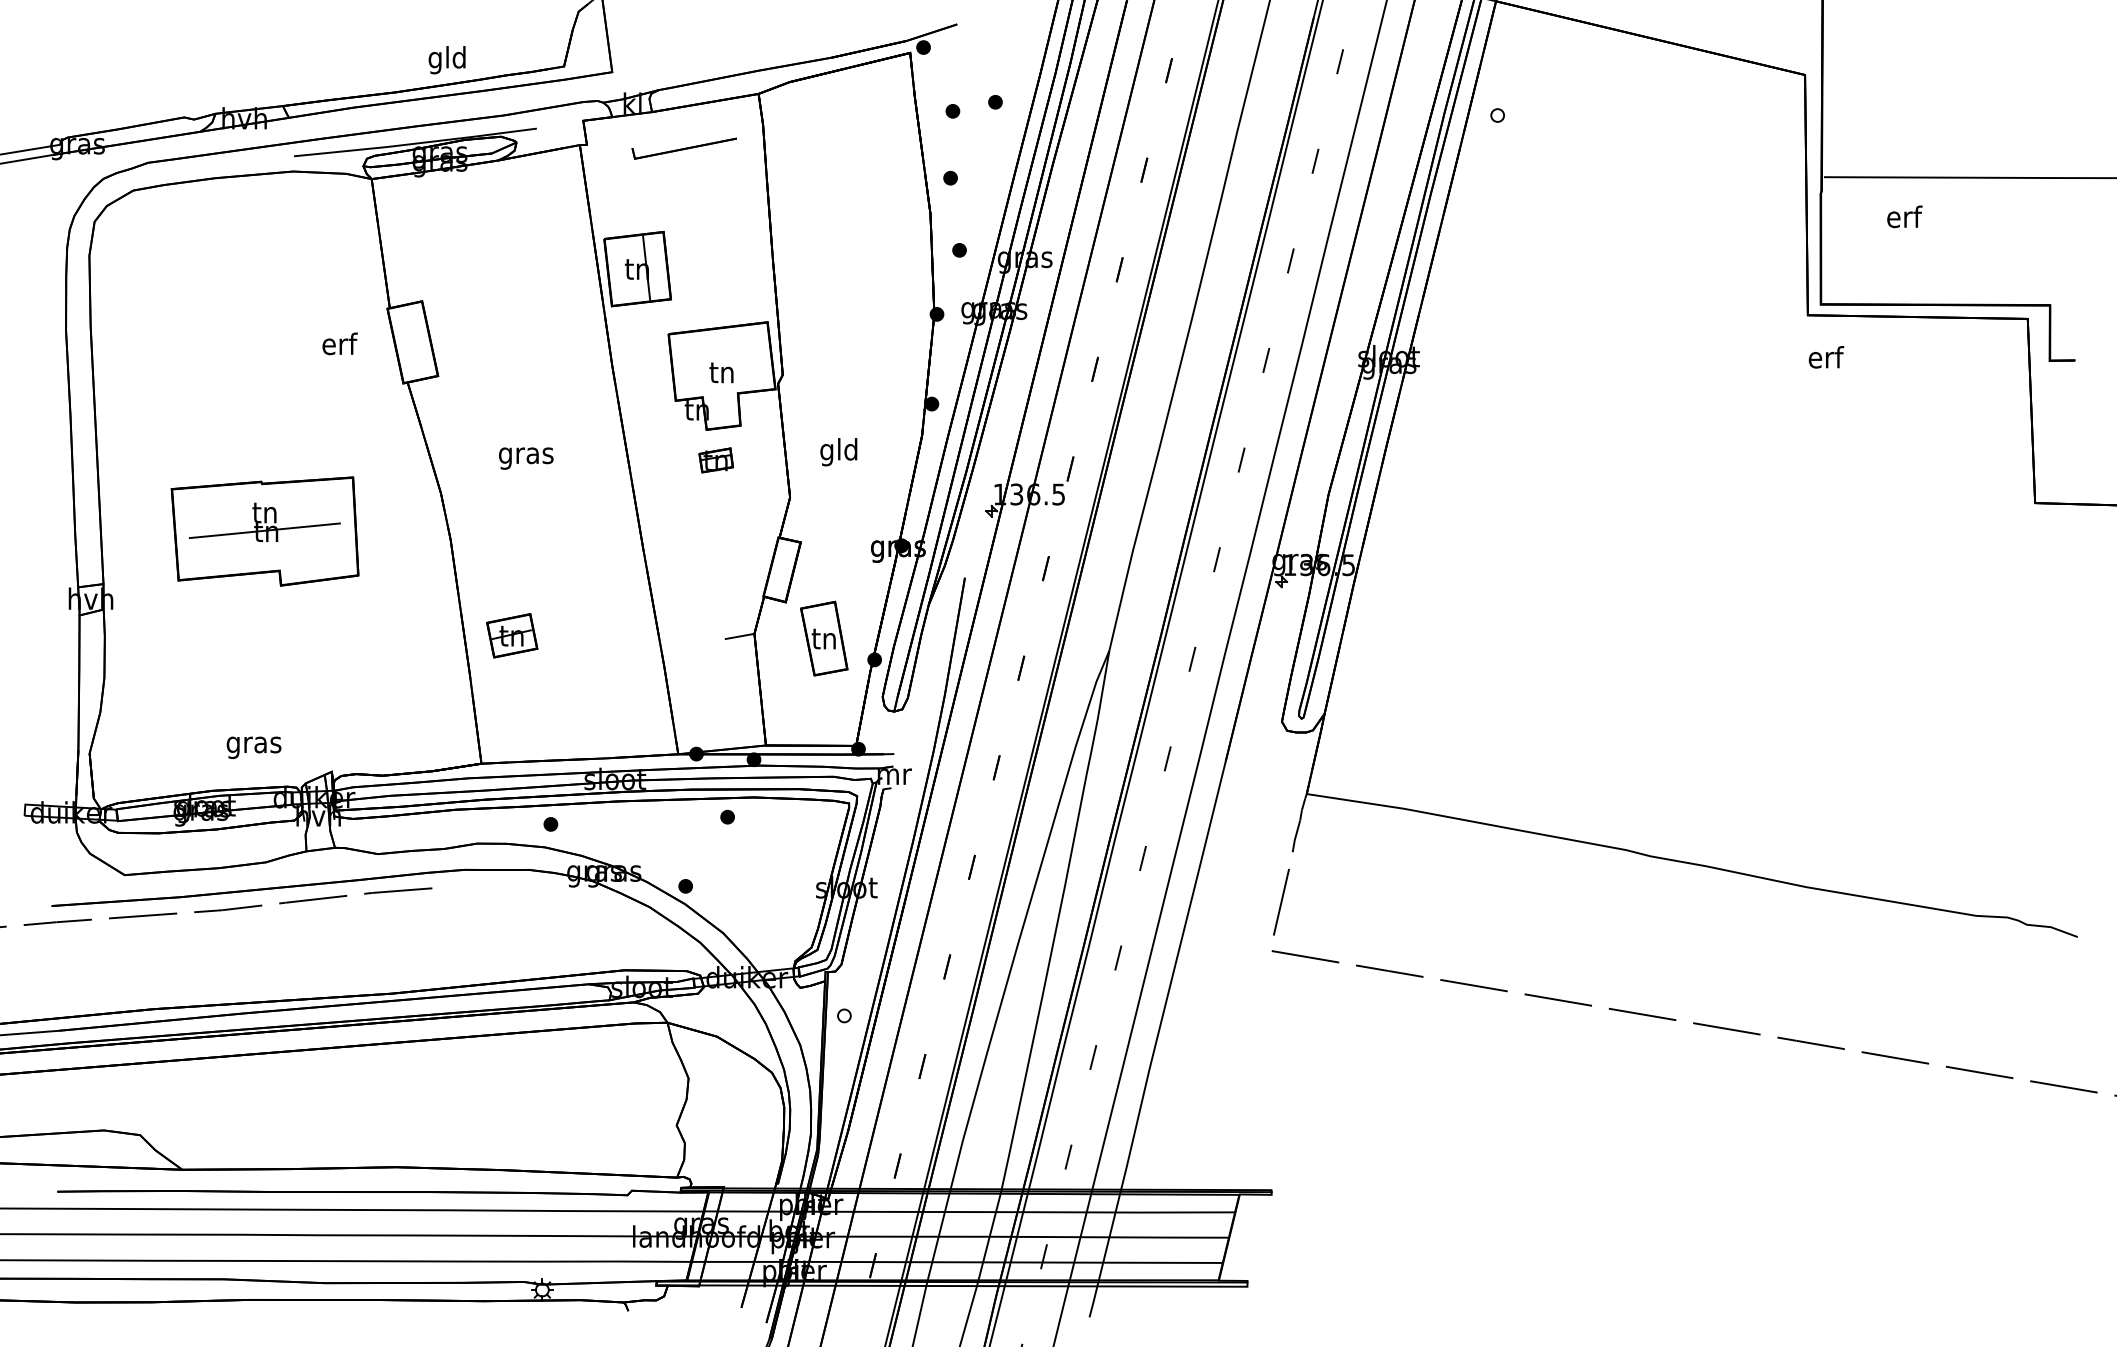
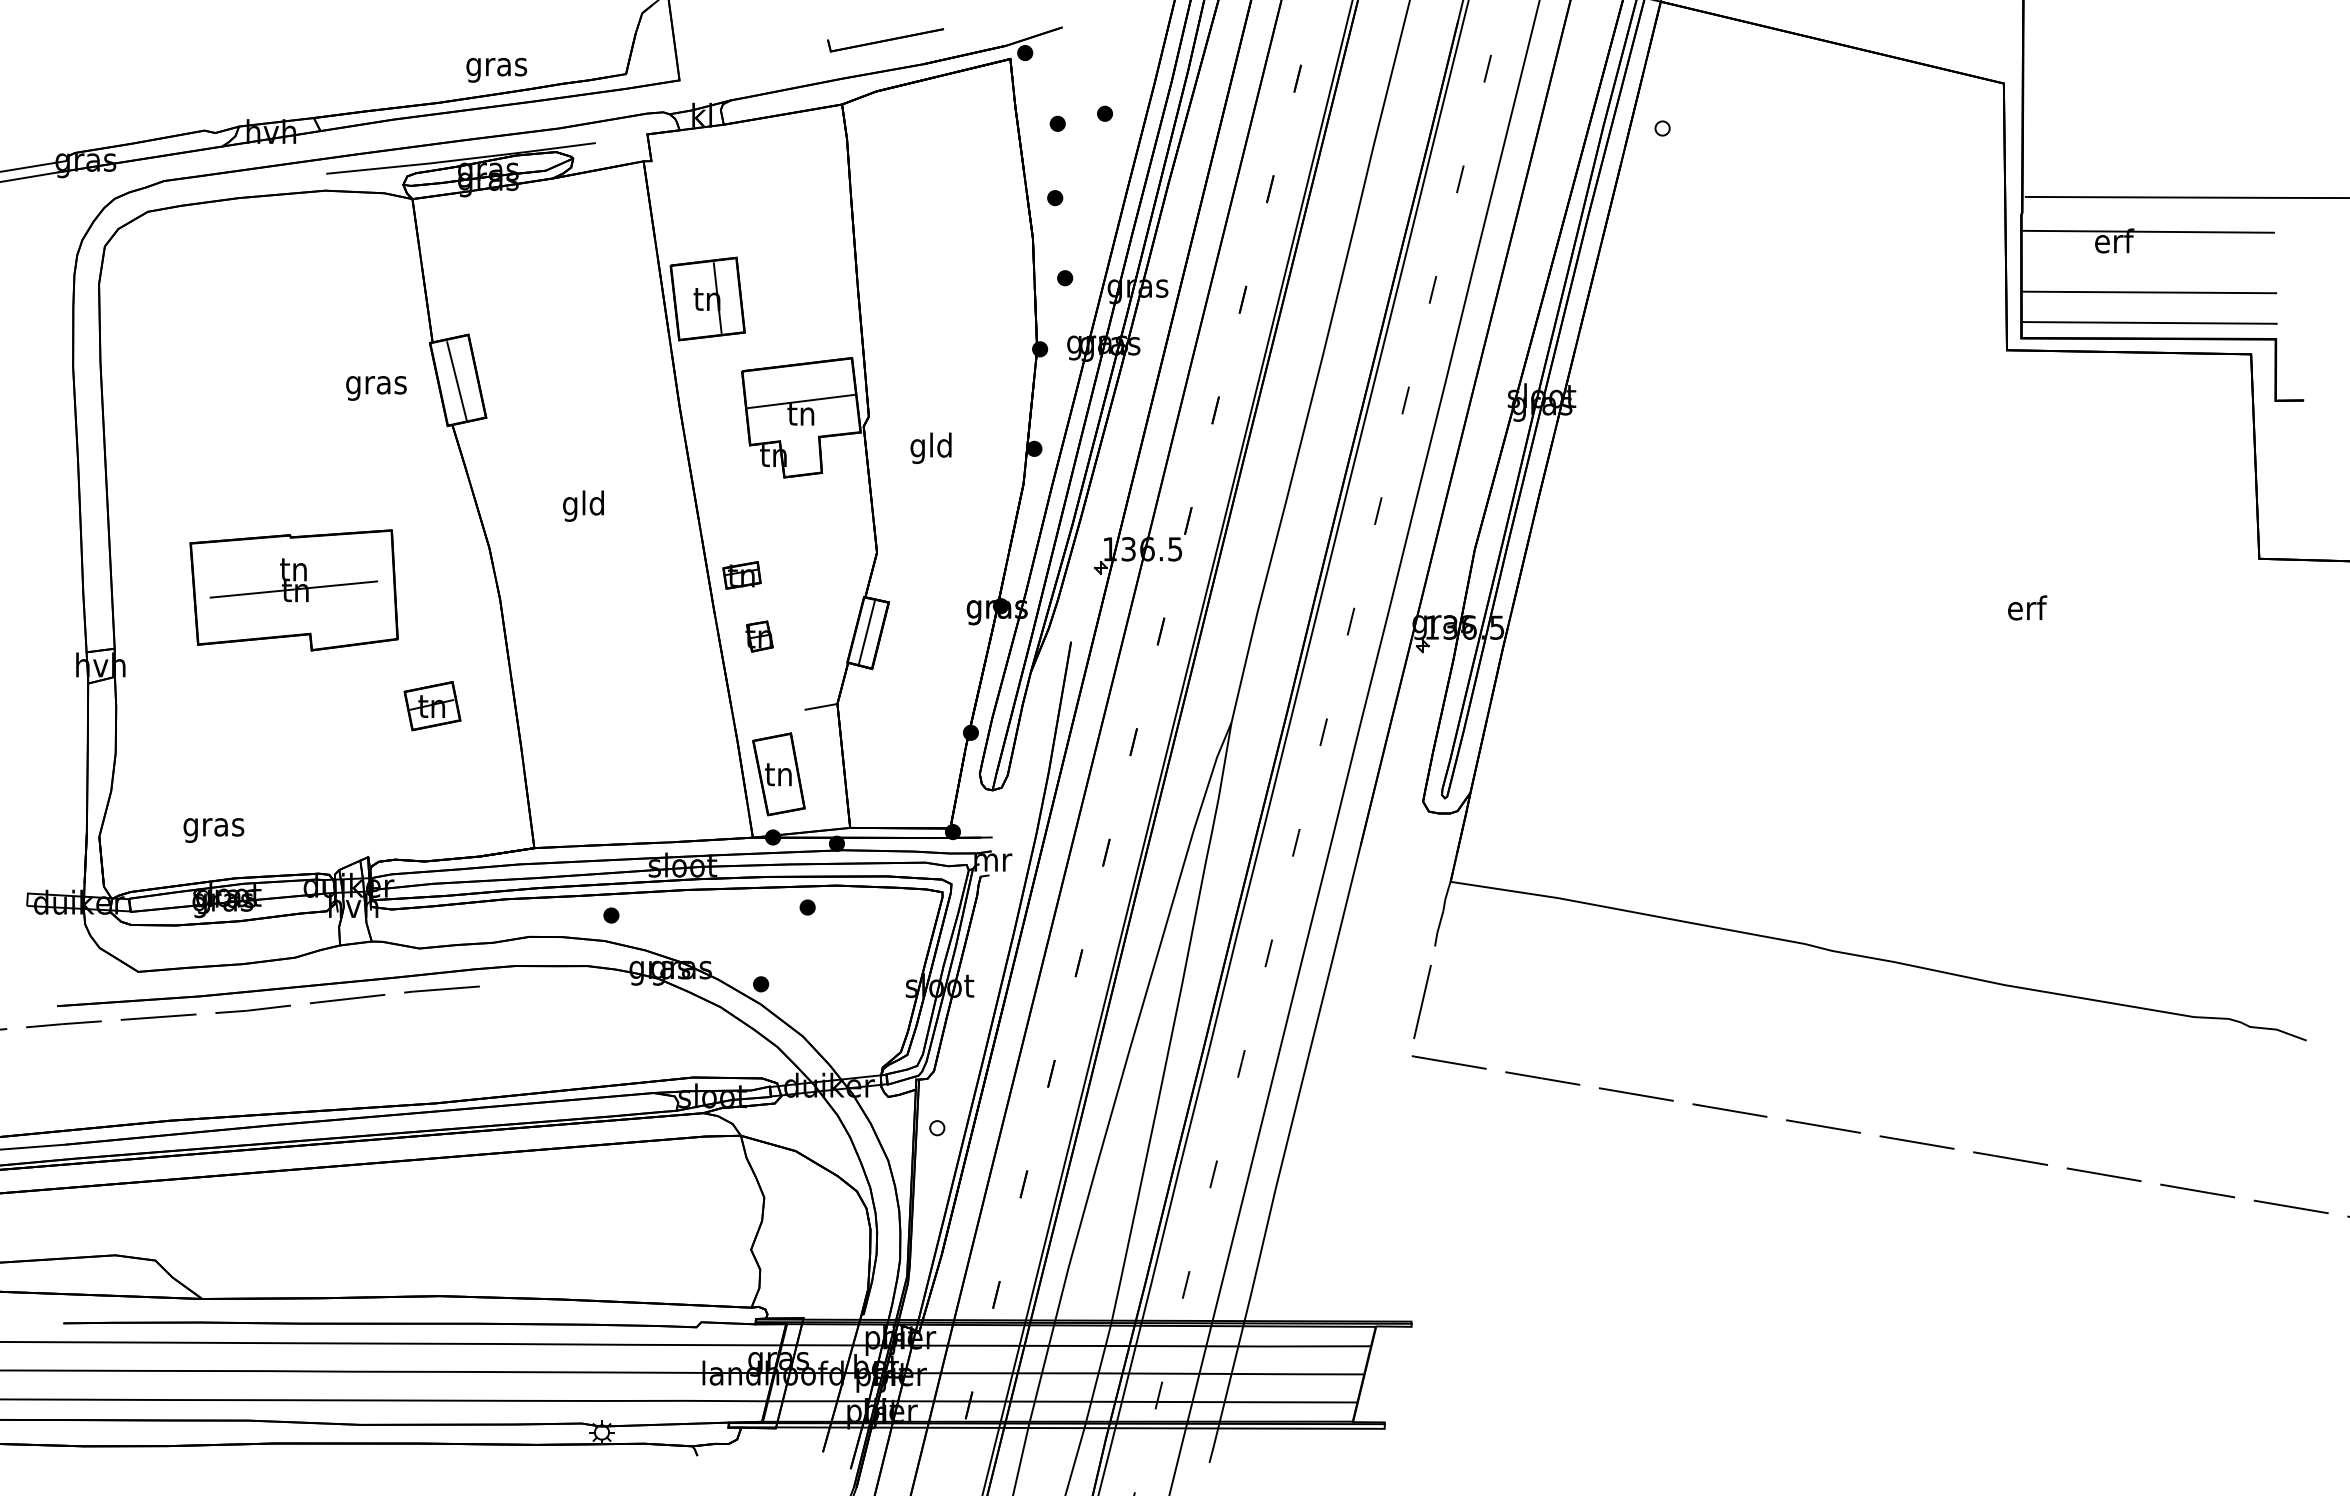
text: (447, 59) -> (496, 66), gld -> gras
part: (684, 148) -> (885, 40), moved
line: (1935, 208) -> (2148, 231), added
line: (1936, 263) -> (2149, 292), added
line: (1936, 290) -> (2149, 322), added
line: (411, 343) -> (456, 381), added
text: (339, 346) -> (376, 384), erf -> gras
text: (1826, 356) -> (2027, 607), moved
line: (722, 361) -> (801, 401), added
text: (838, 451) -> (930, 447), moved
text: (525, 455) -> (583, 505), gras -> gld
part: (715, 460) -> (741, 575), moved
line: (780, 569) -> (866, 632), added
part: (684, 573) -> (759, 636), added
part: (512, 636) -> (432, 706), moved
part: (823, 638) -> (778, 774), moved
text: (253, 747) -> (213, 830), moved

